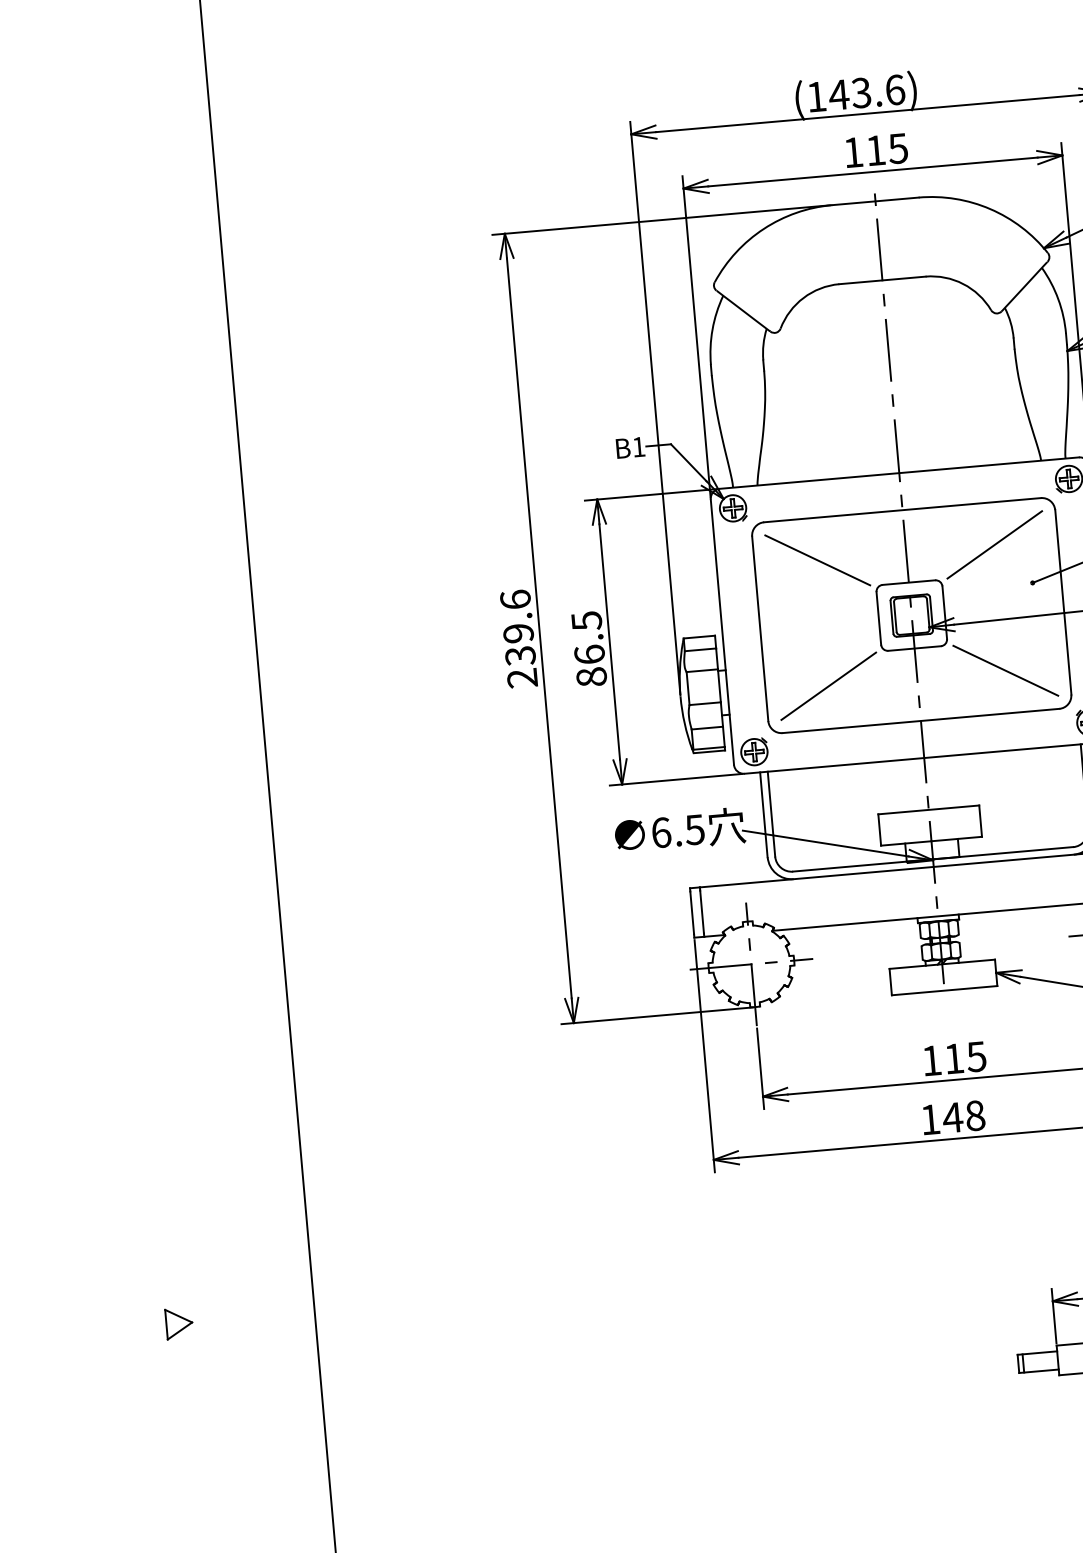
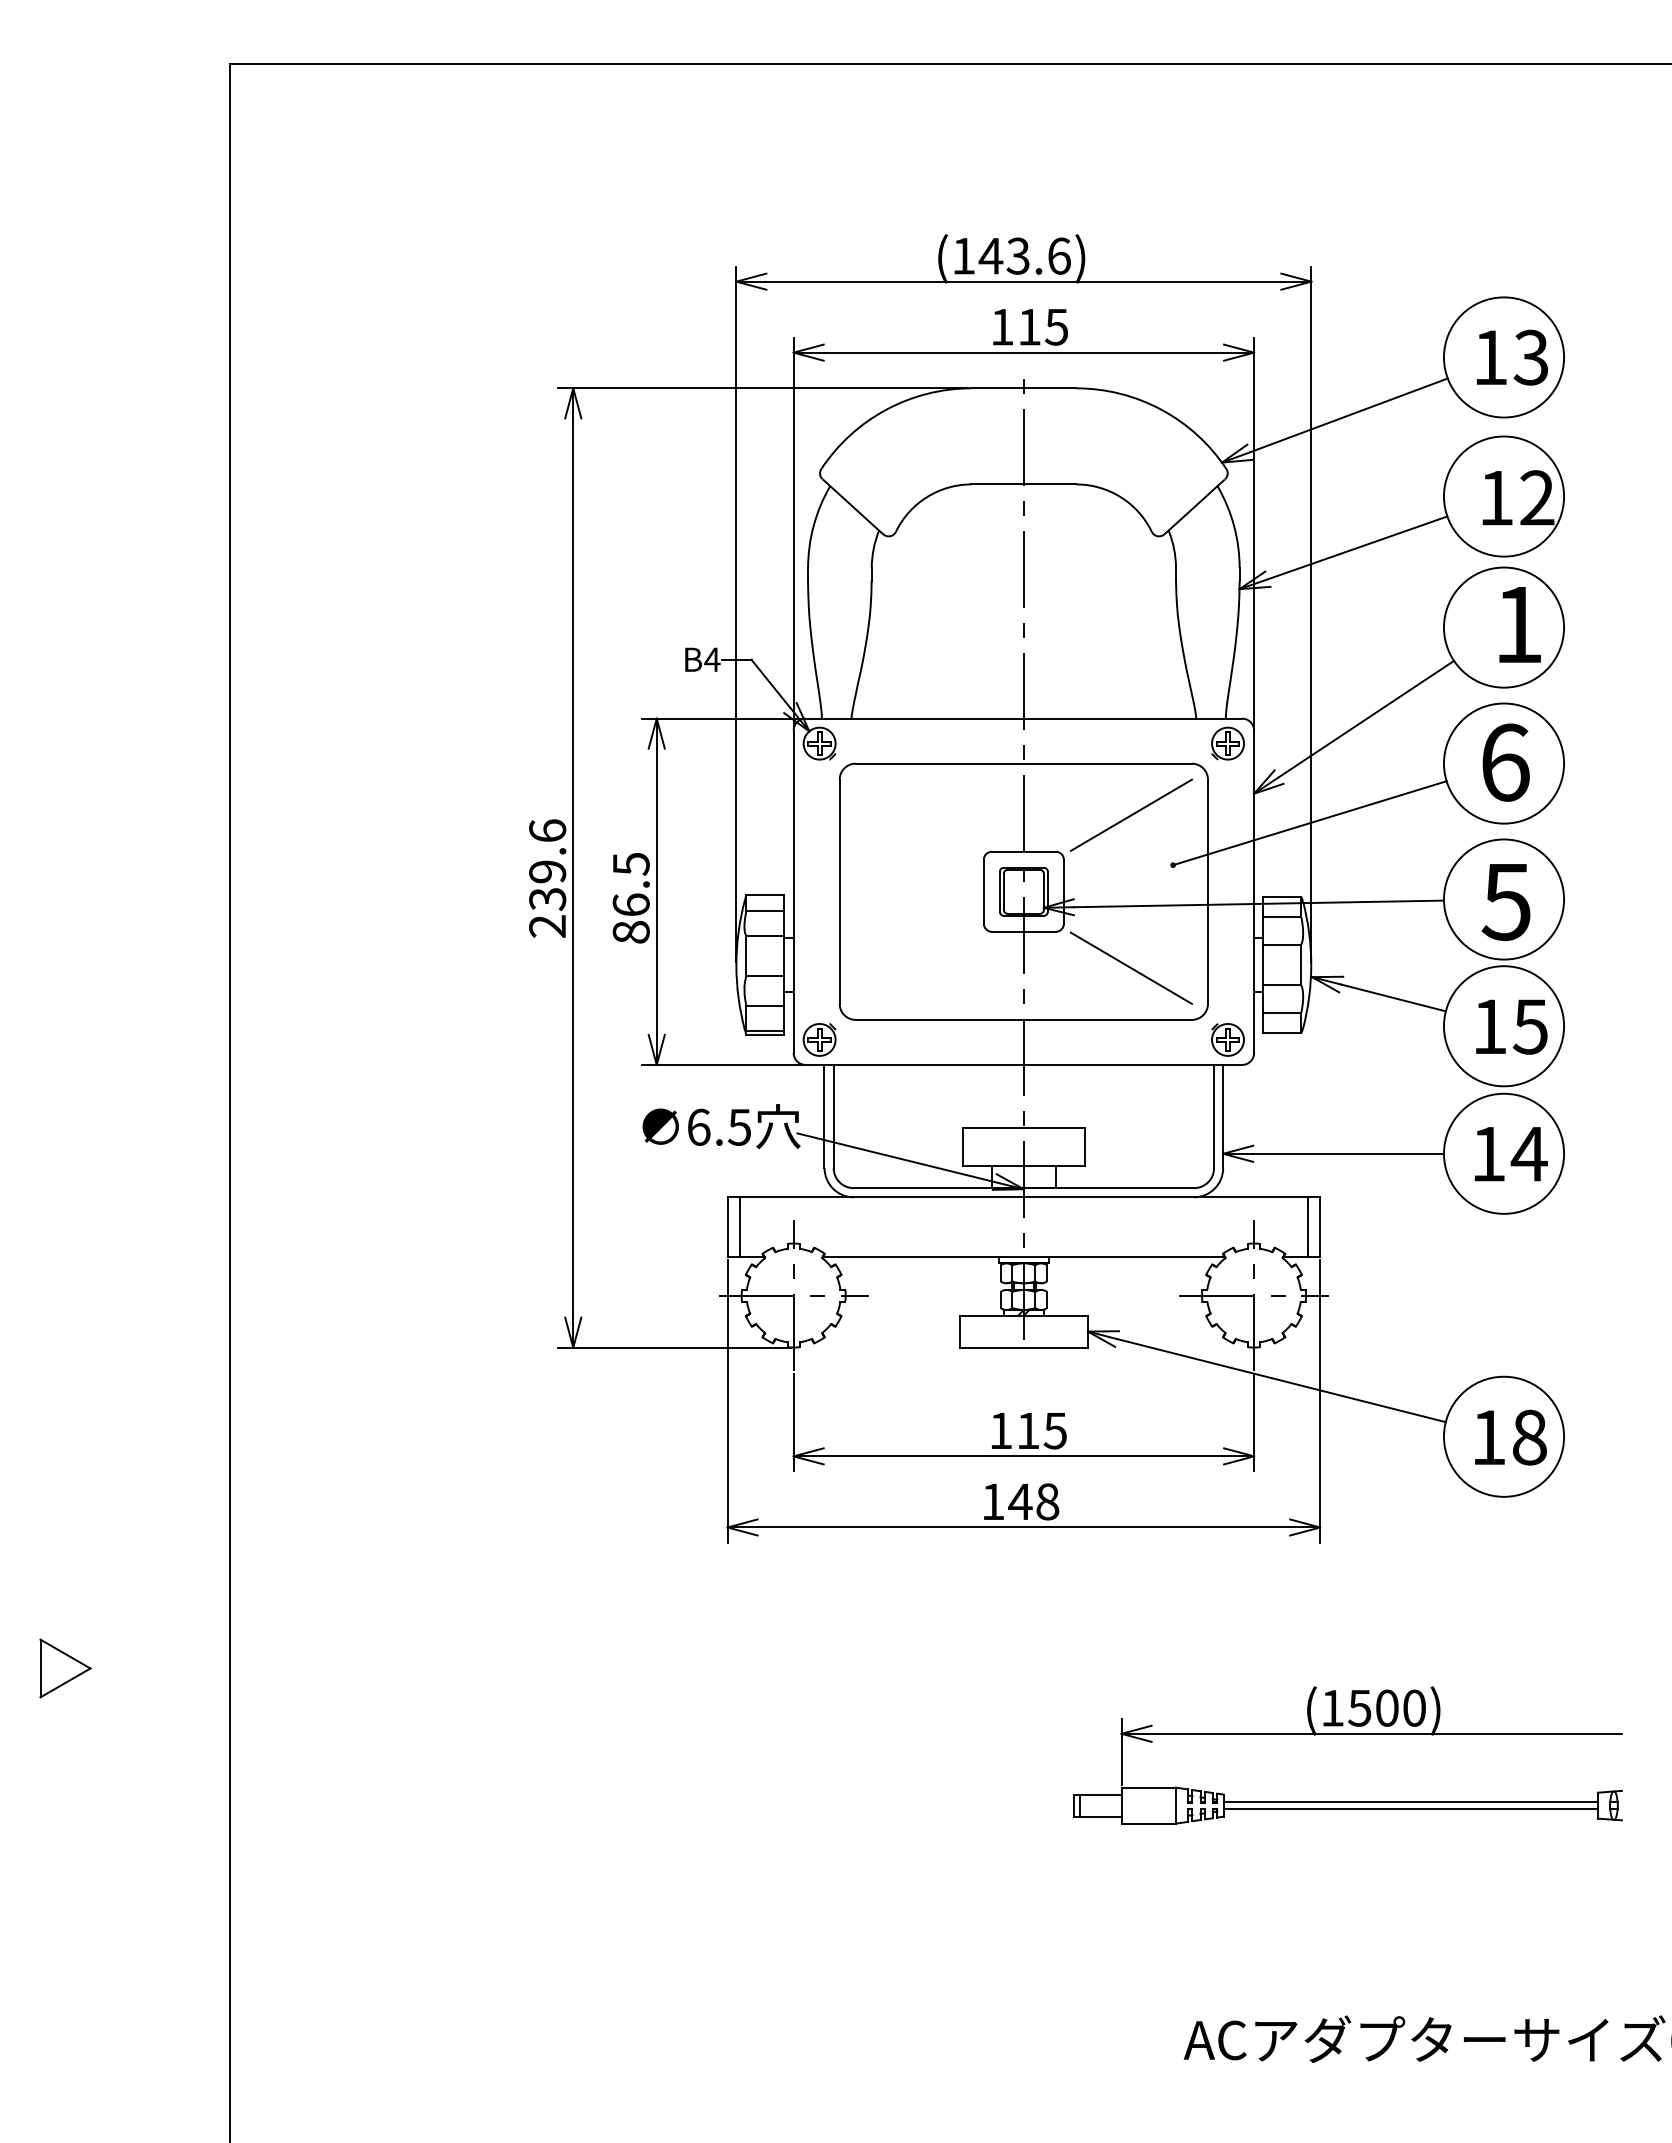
text: (638, 446) -> (712, 659), B1 -> B4
line: (817, 559) -> (915, 814), removed
line: (828, 685) -> (915, 967), removed
part: (179, 1323) -> (65, 1668), size x1.6

